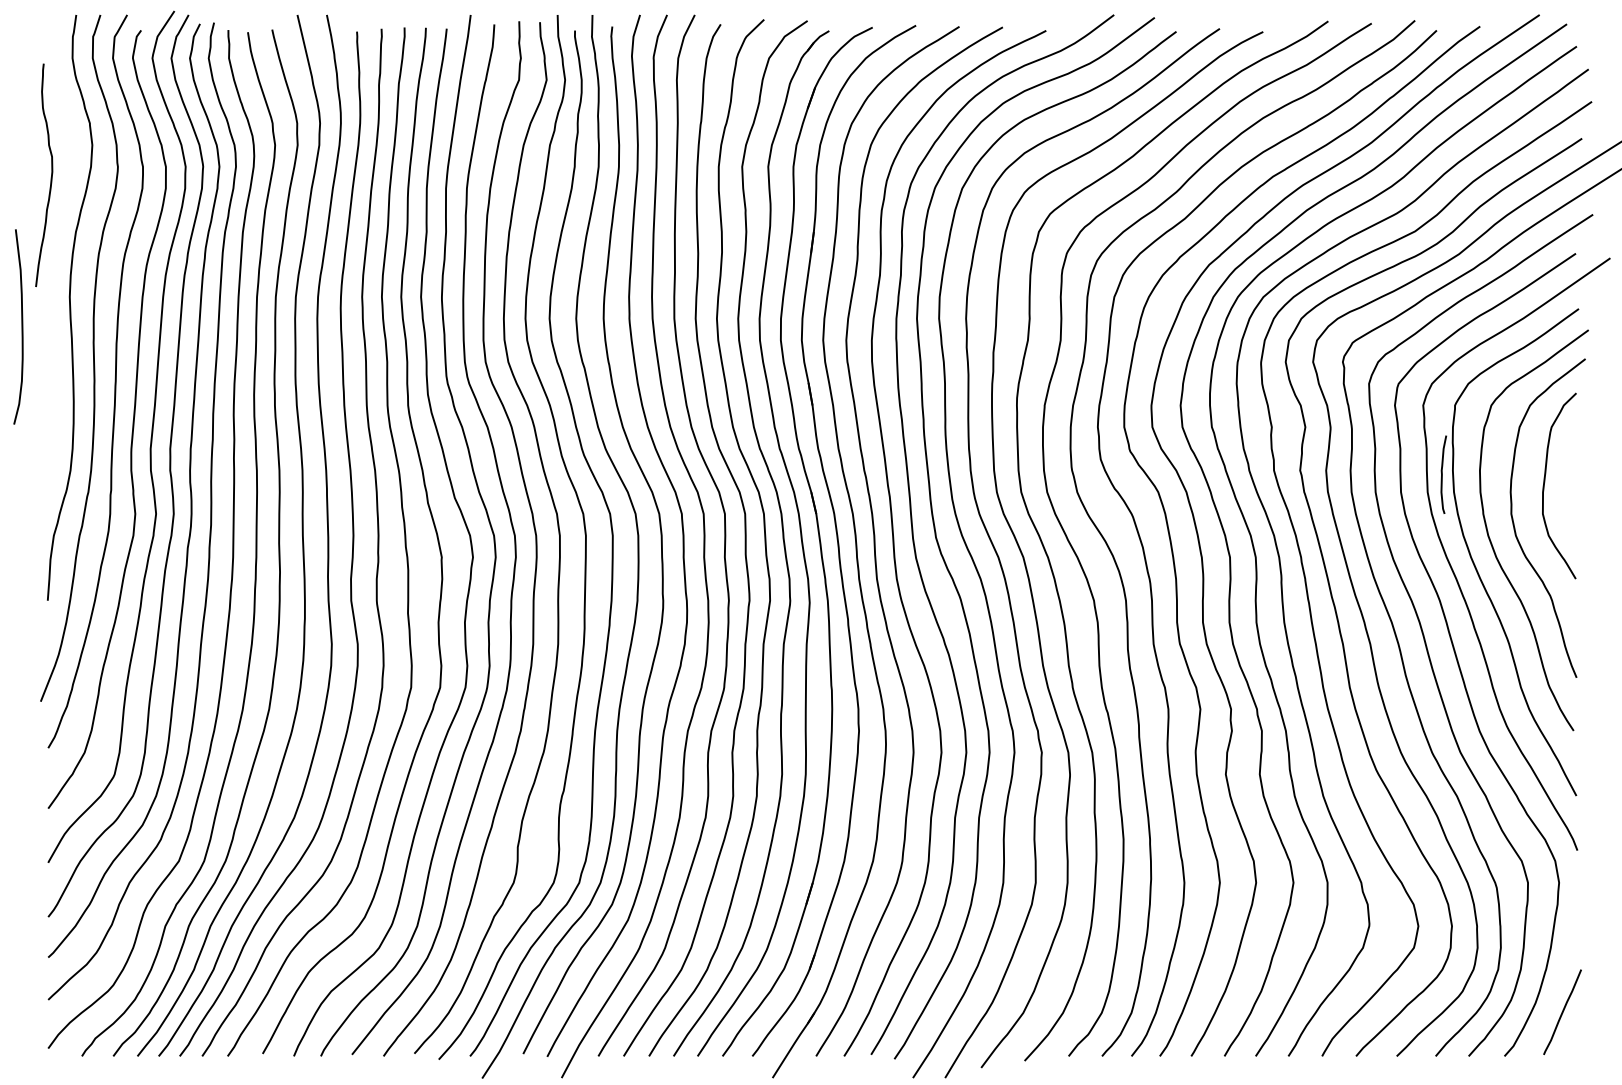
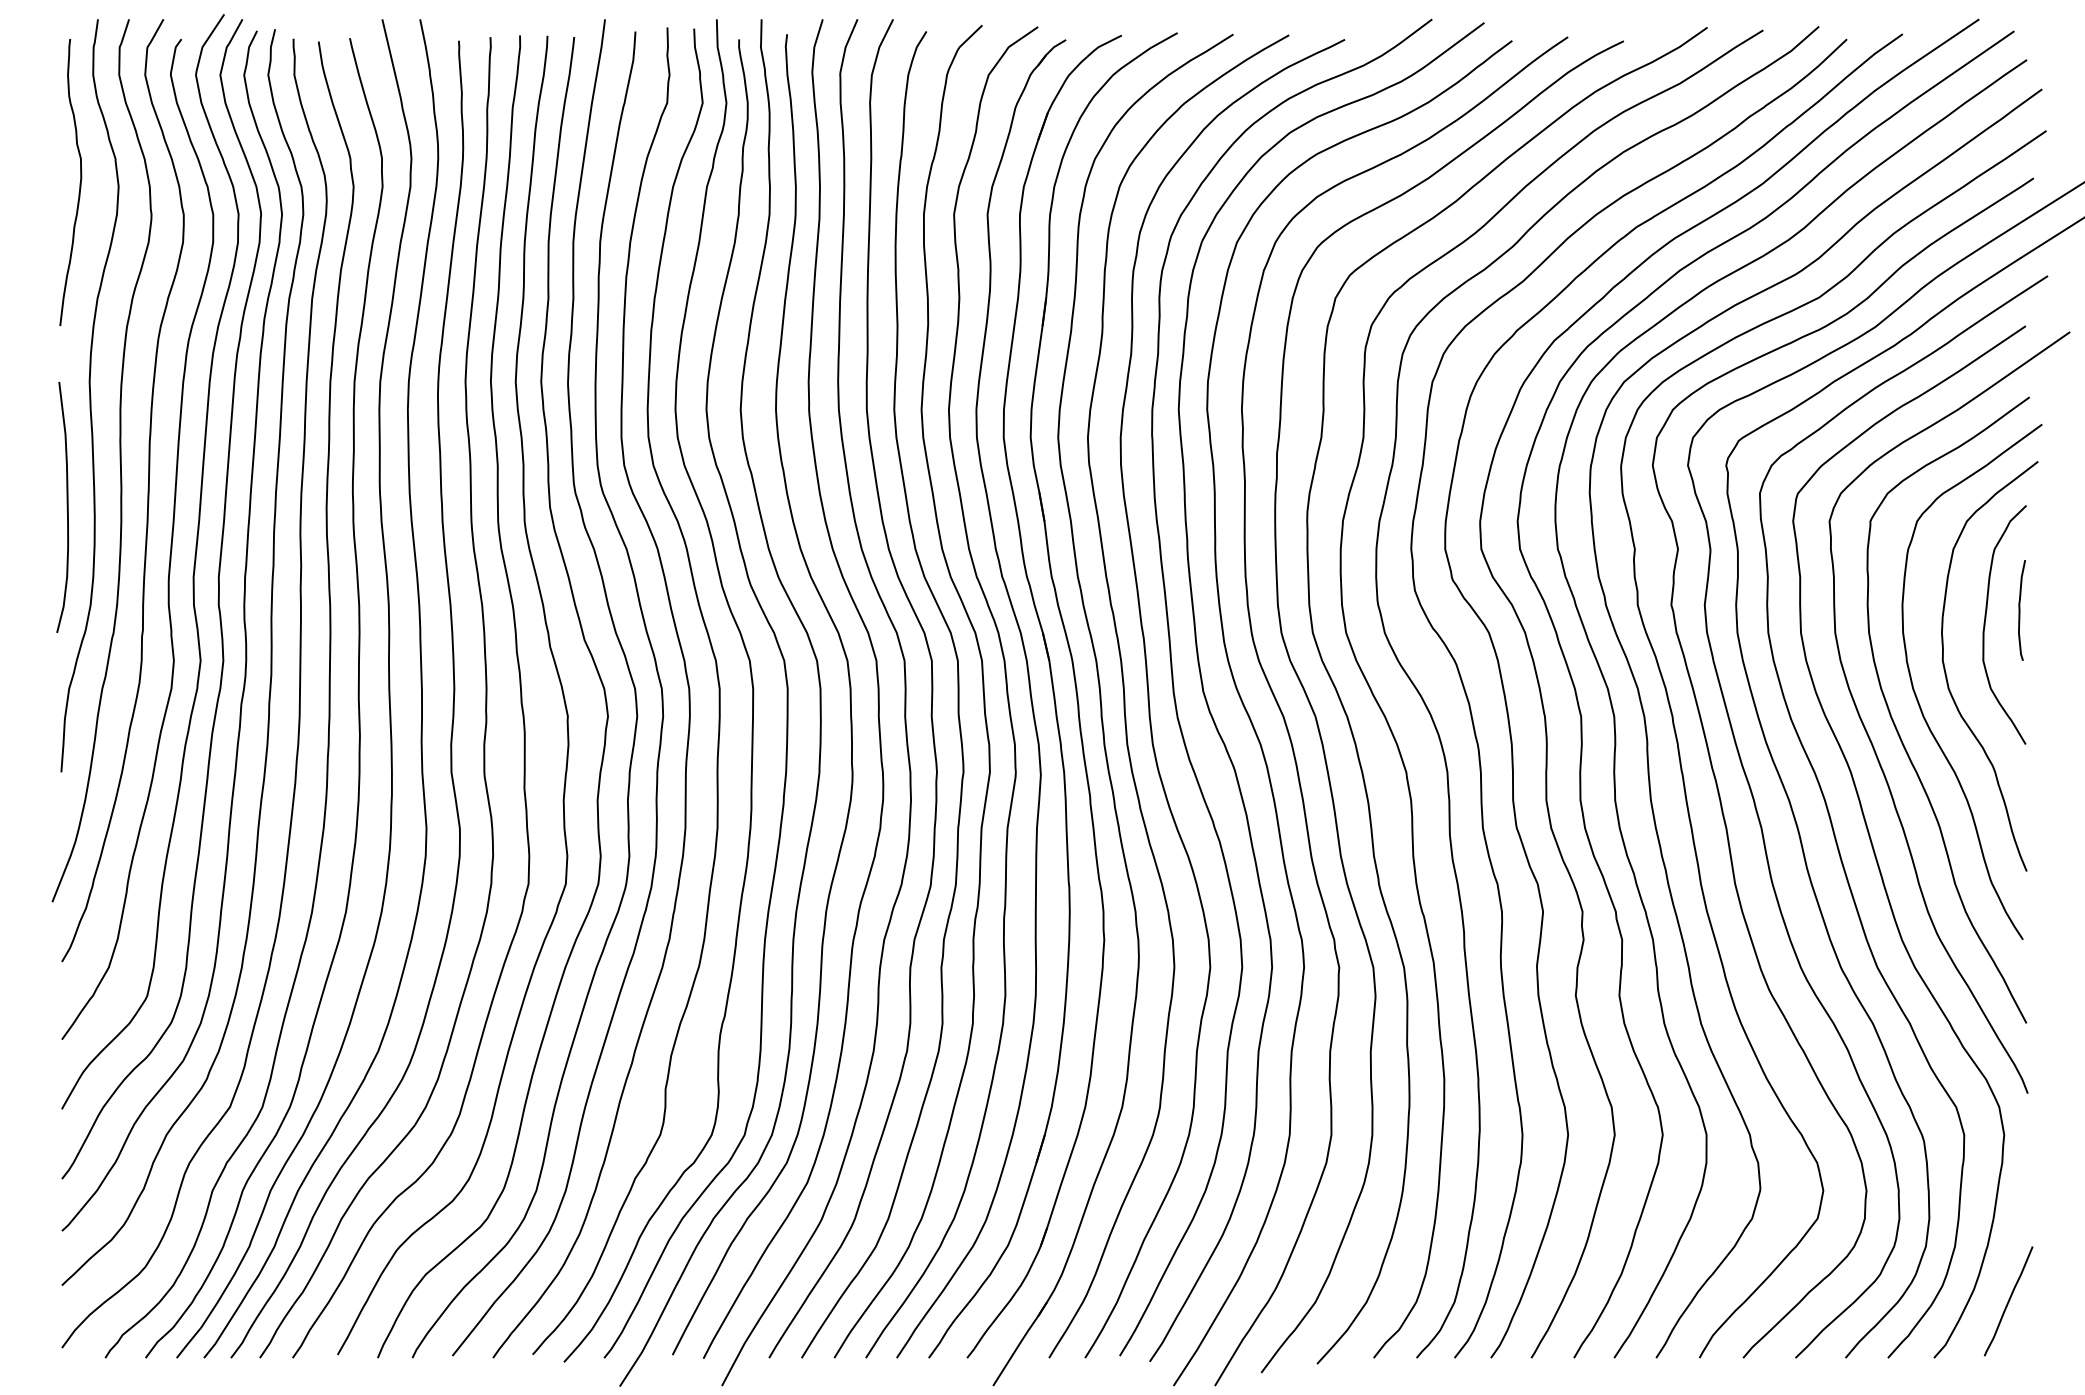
curve: (50, 175) -> (79, 182), moved
curve: (21, 326) -> (66, 506), moved
curve: (1442, 474) -> (2020, 610), moved

